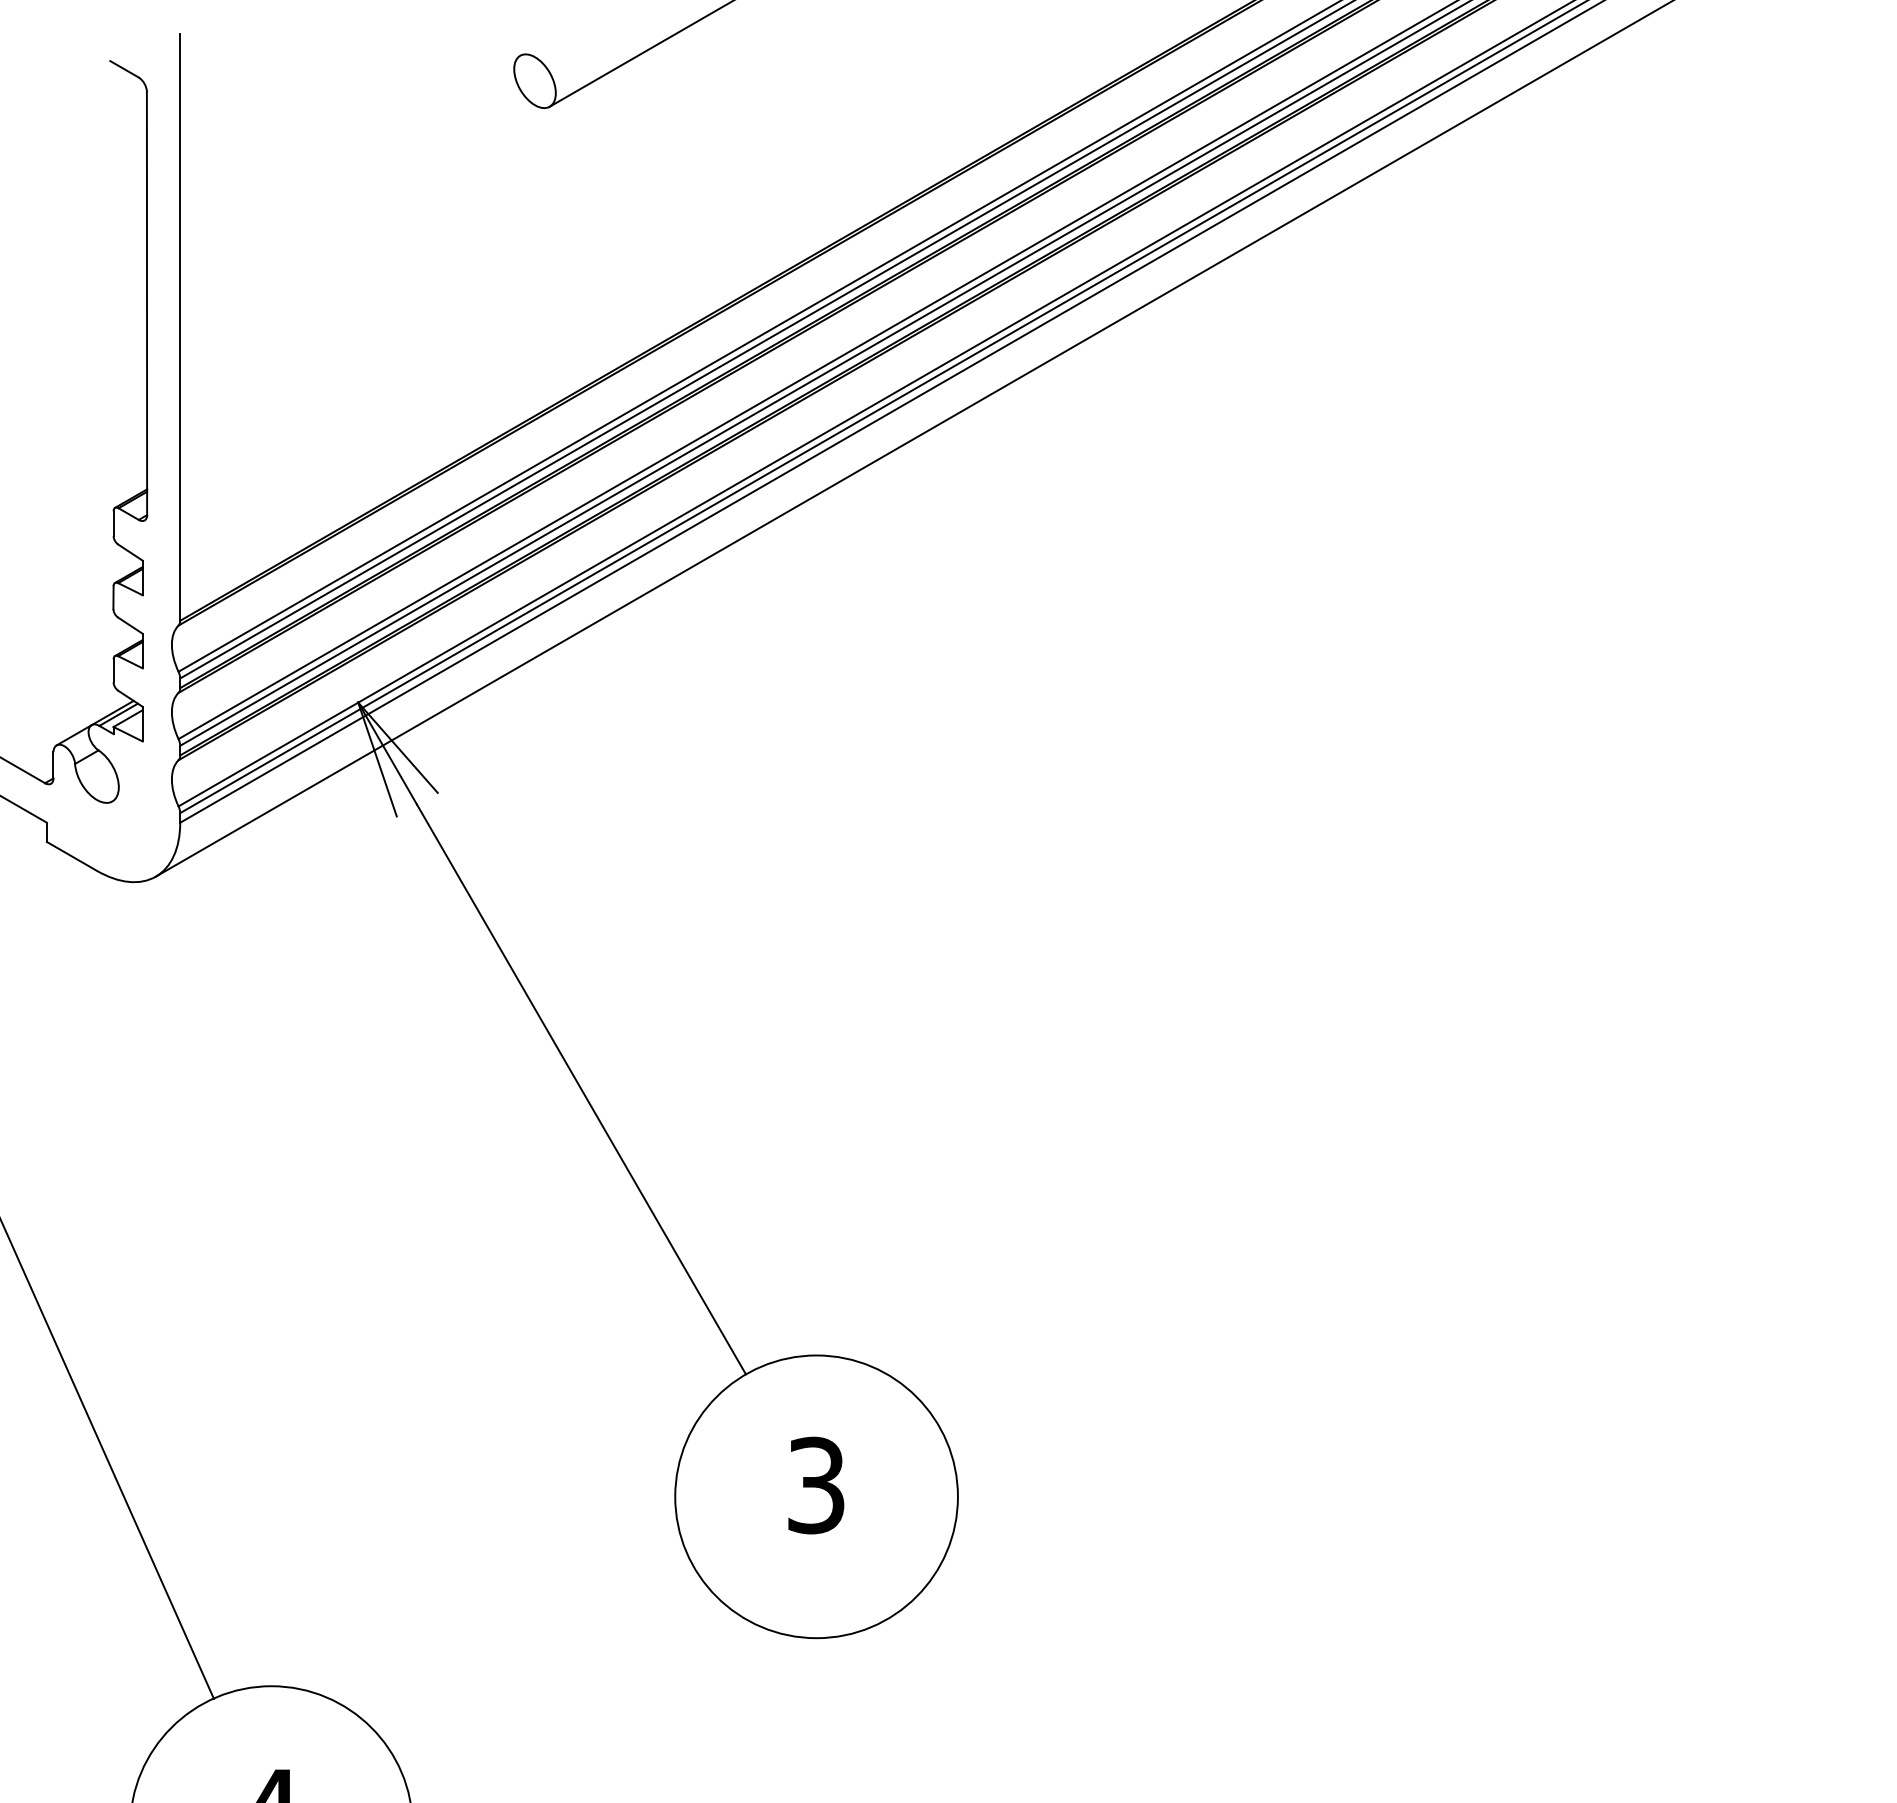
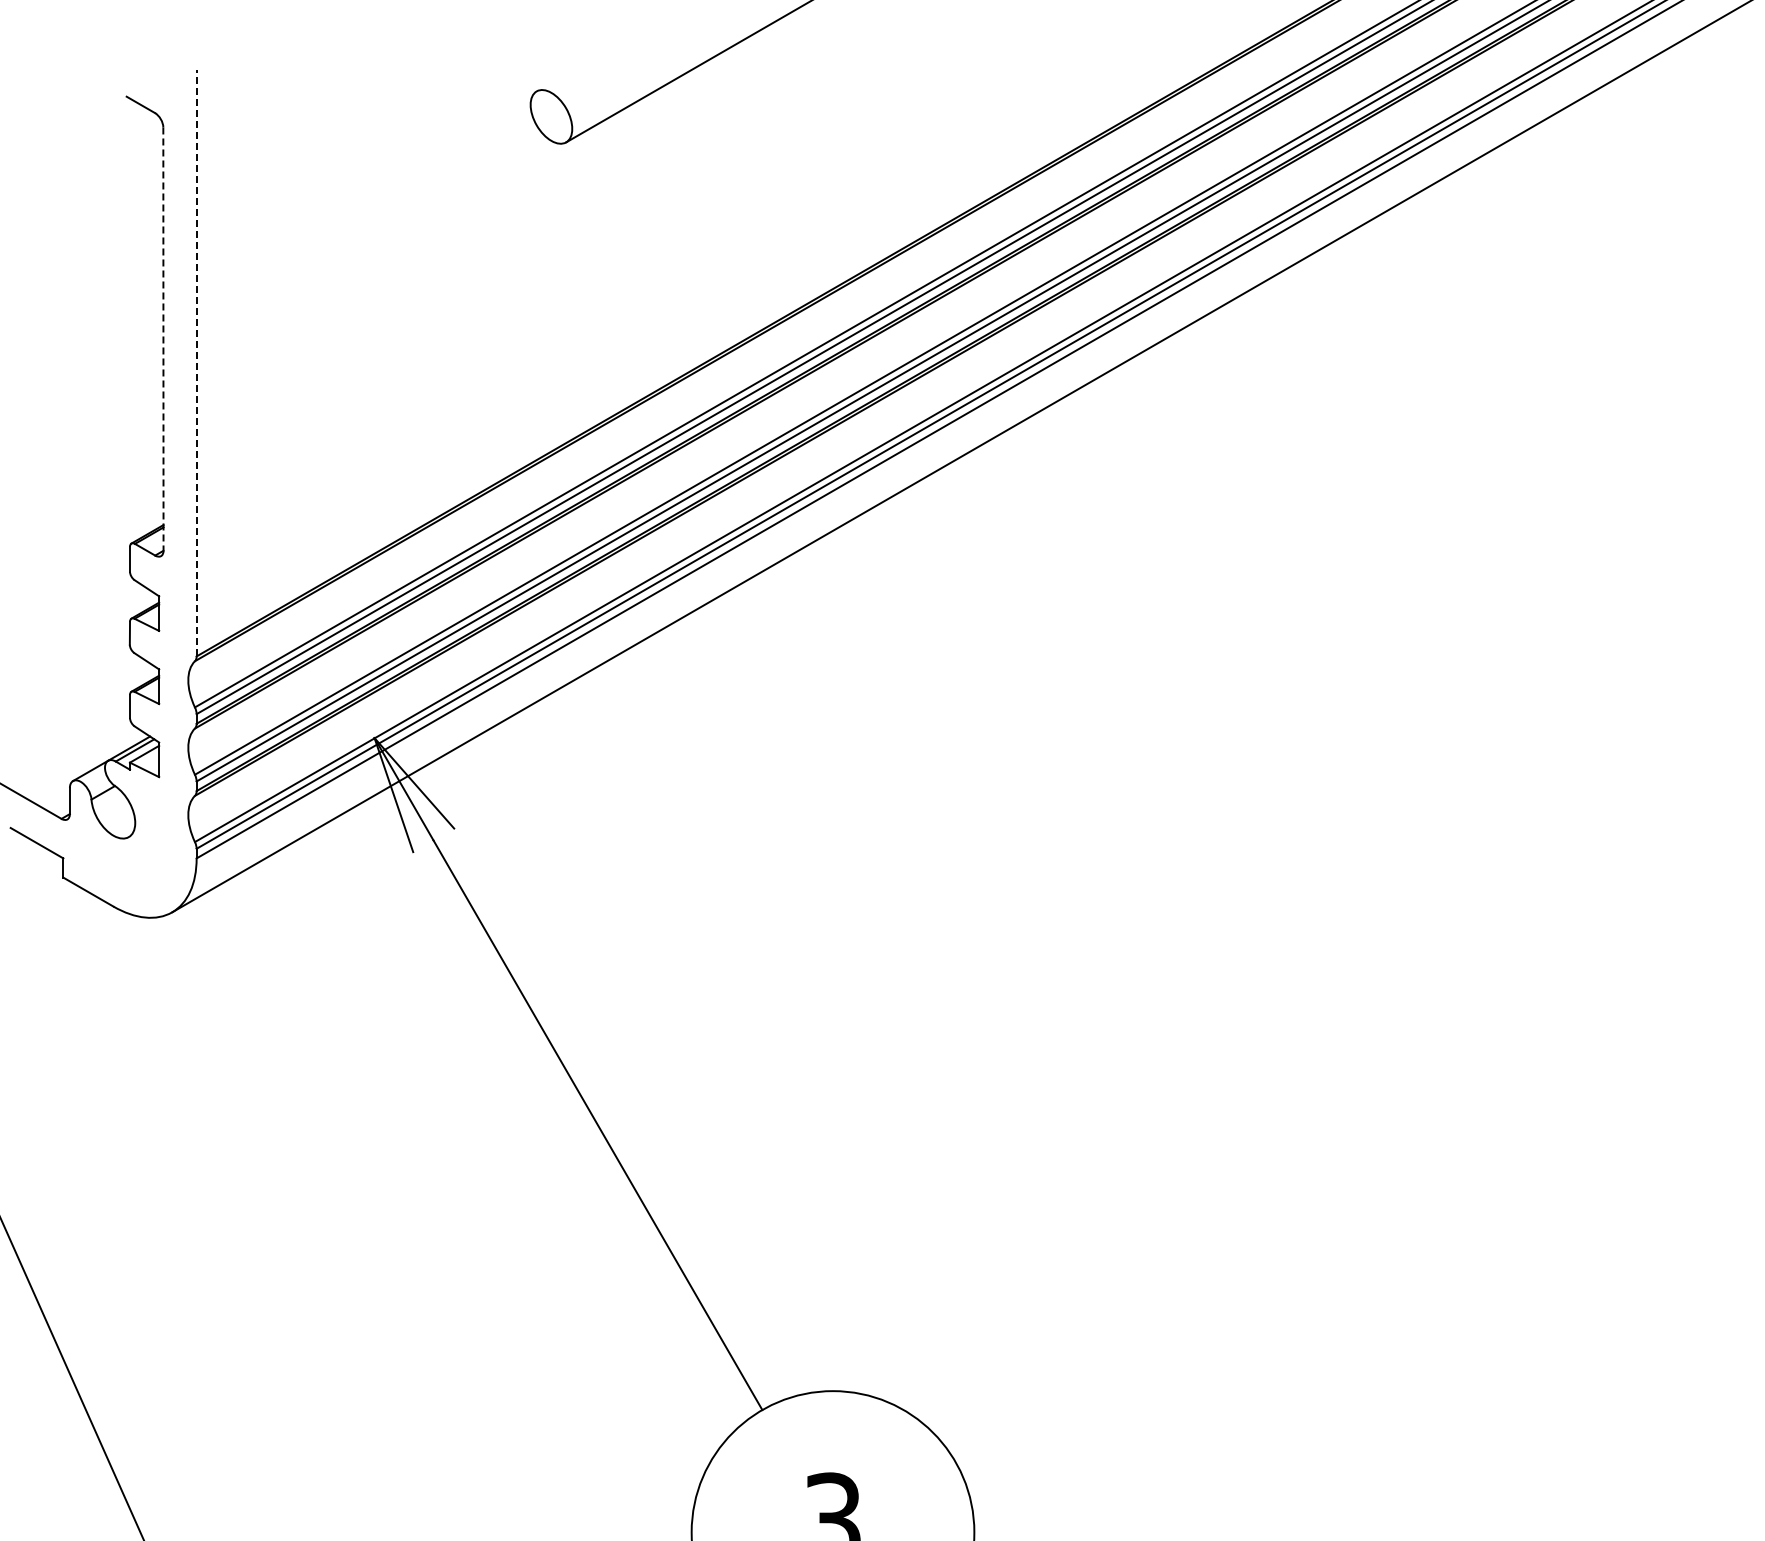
line: (147, 303) -> (163, 339), solid -> dashed
line: (180, 326) -> (196, 362), solid -> dashed

